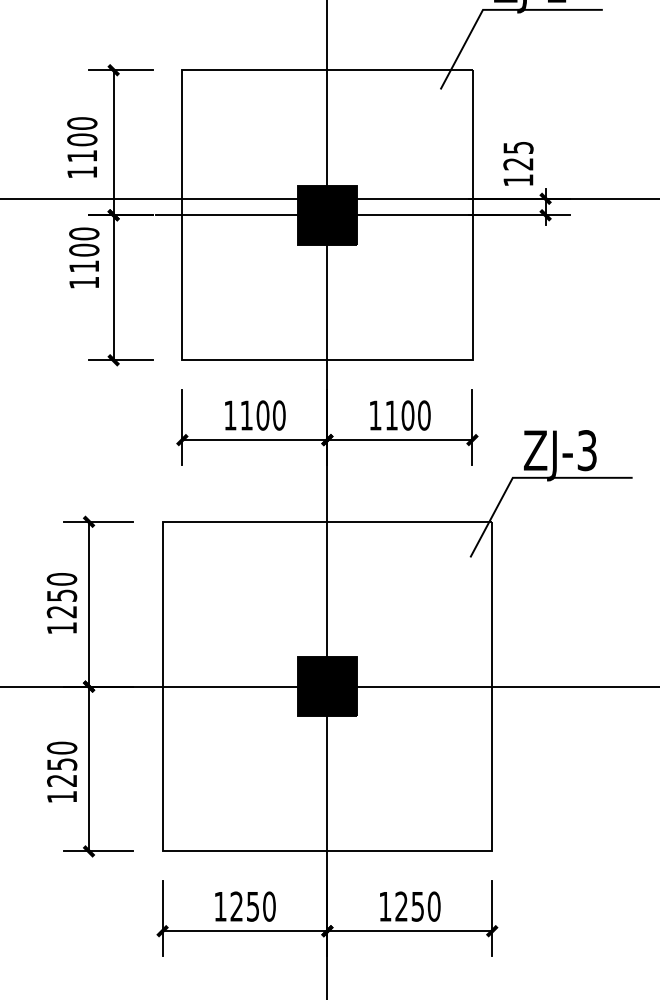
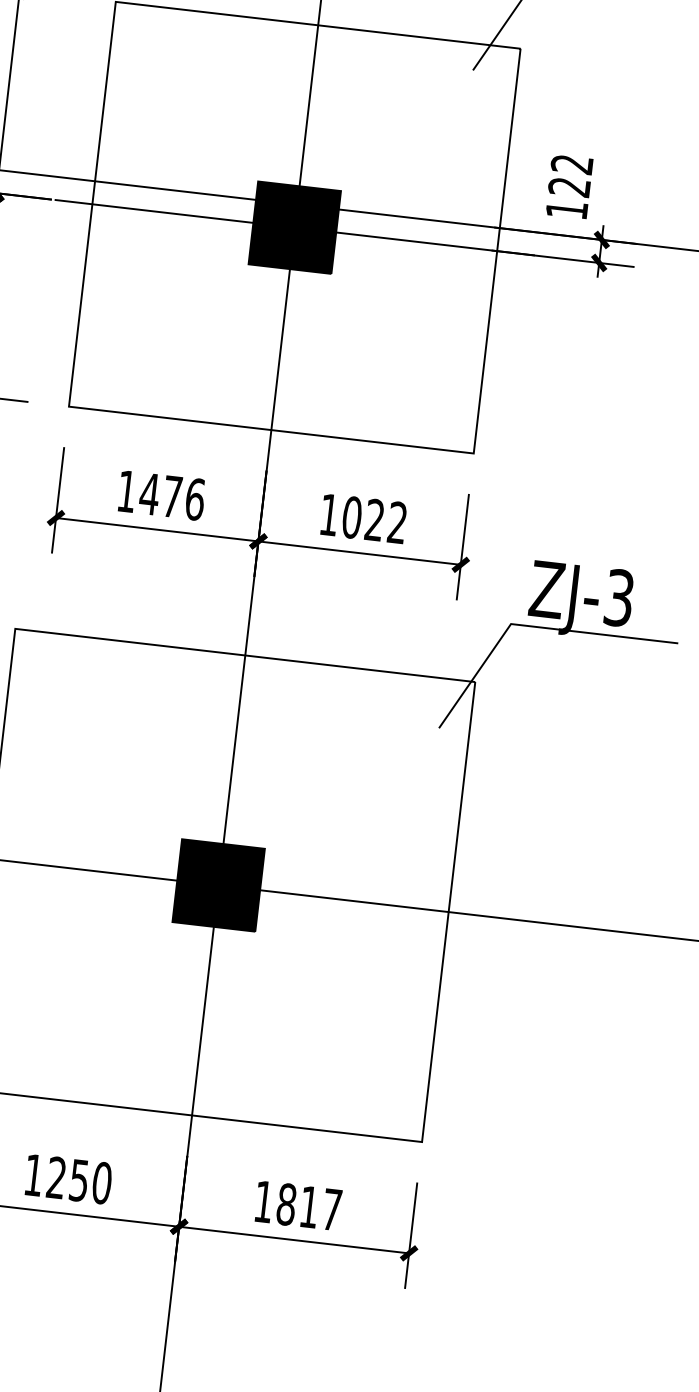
text: (518, 148) -> (572, 165), 125 -> 122
text: (262, 415) -> (171, 496), 1100 -> 1476
text: (407, 415) -> (374, 520), 1100 -> 1022
text: (417, 906) -> (308, 1206), 1250 -> 1817

